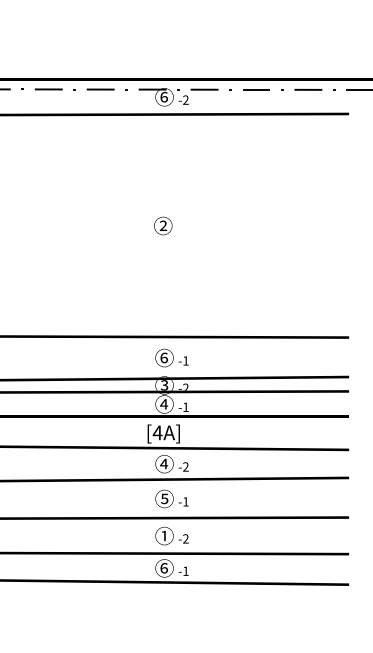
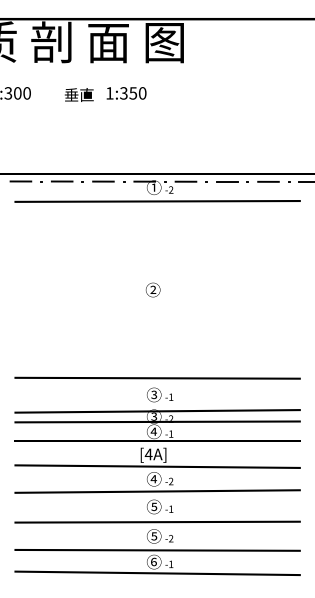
text: (163, 96) -> (153, 187), ⑥ -> ①
text: (164, 357) -> (154, 394), ⑥ -> ③
text: (164, 536) -> (154, 536), ① -> ⑤

